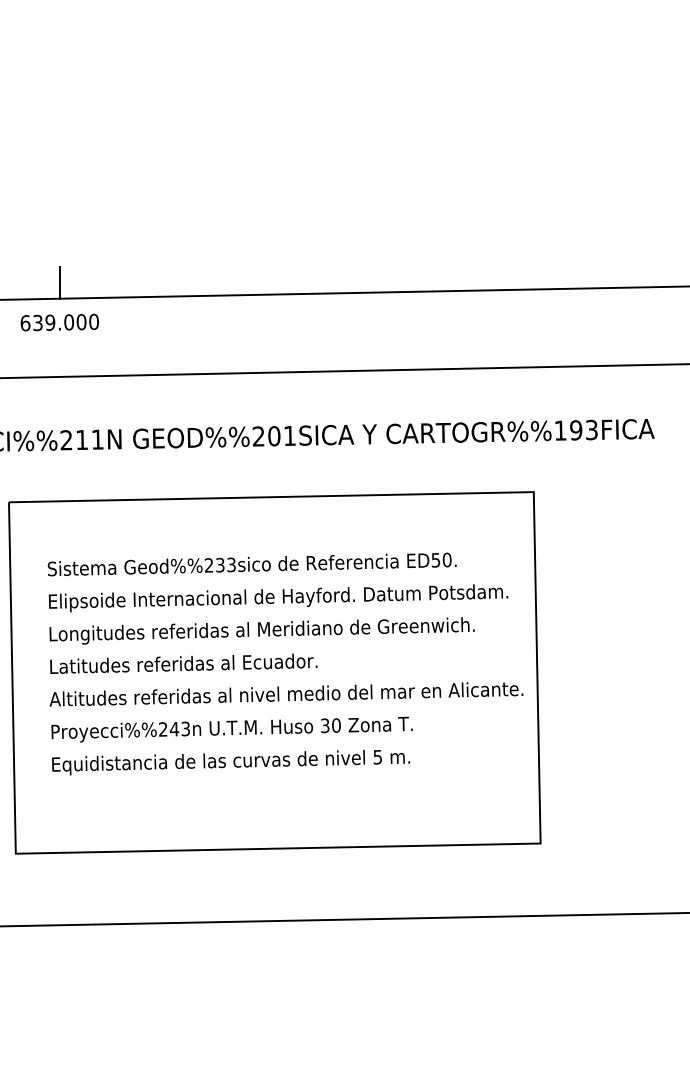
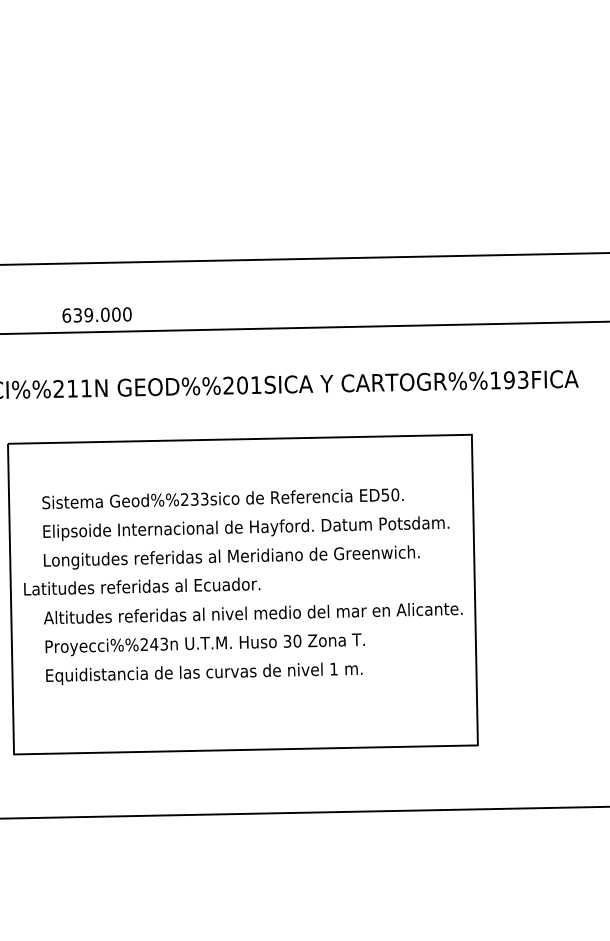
line: (59, 282) -> (52, 249), removed
text: (59, 322) -> (96, 314), moved
text: (183, 663) -> (141, 586), moved
text: (377, 757) -> (333, 669), 5 -> 1

